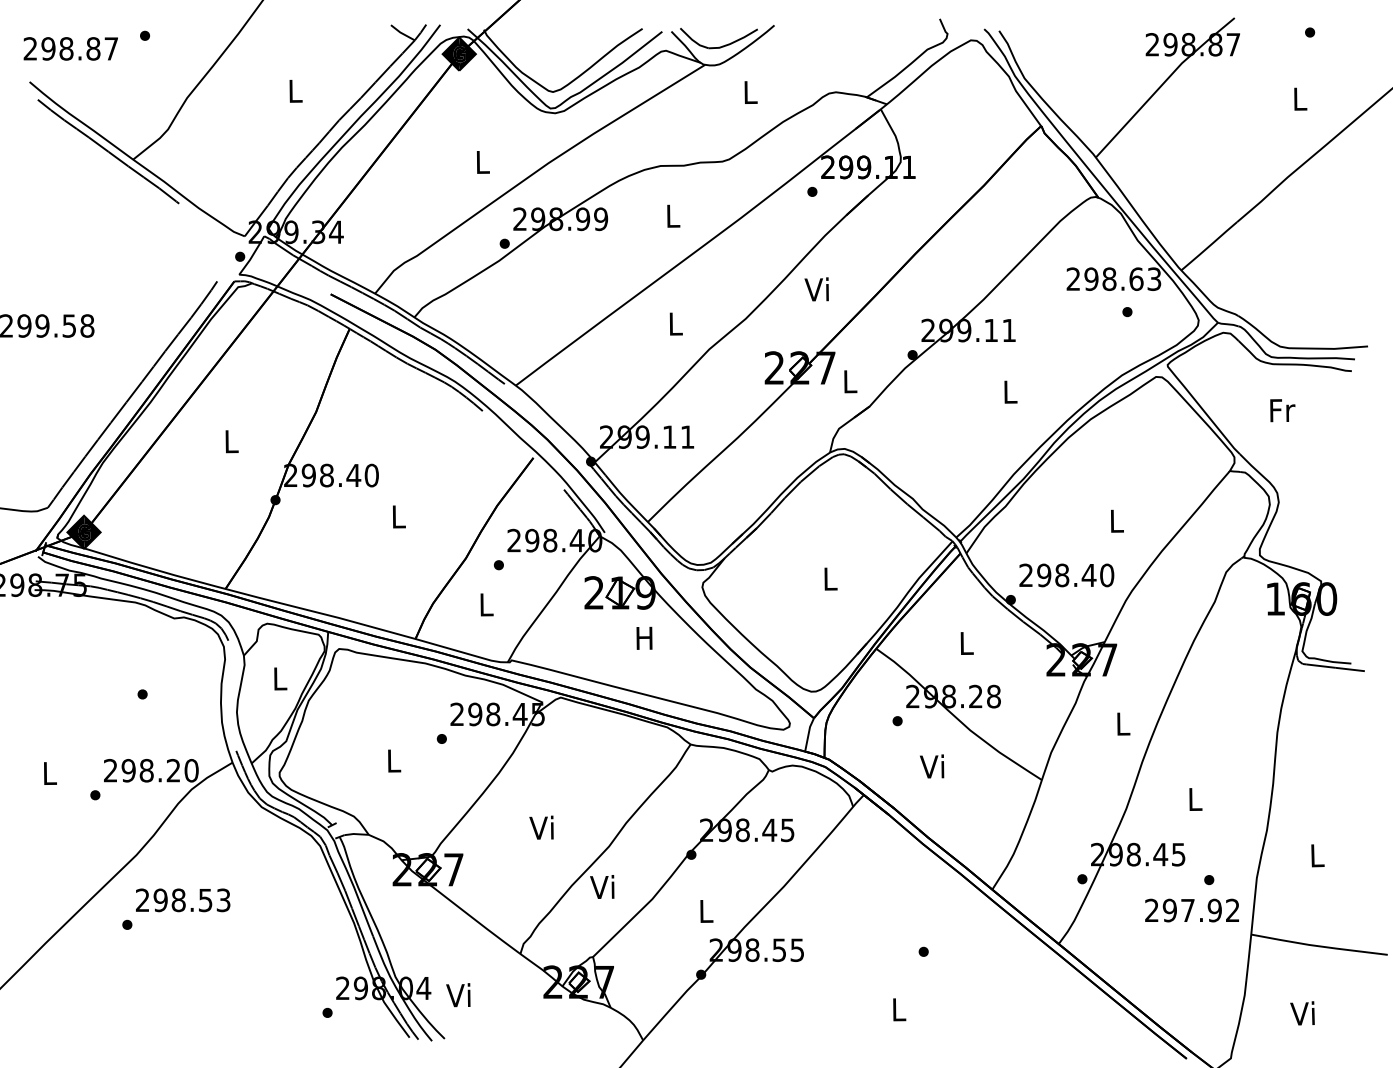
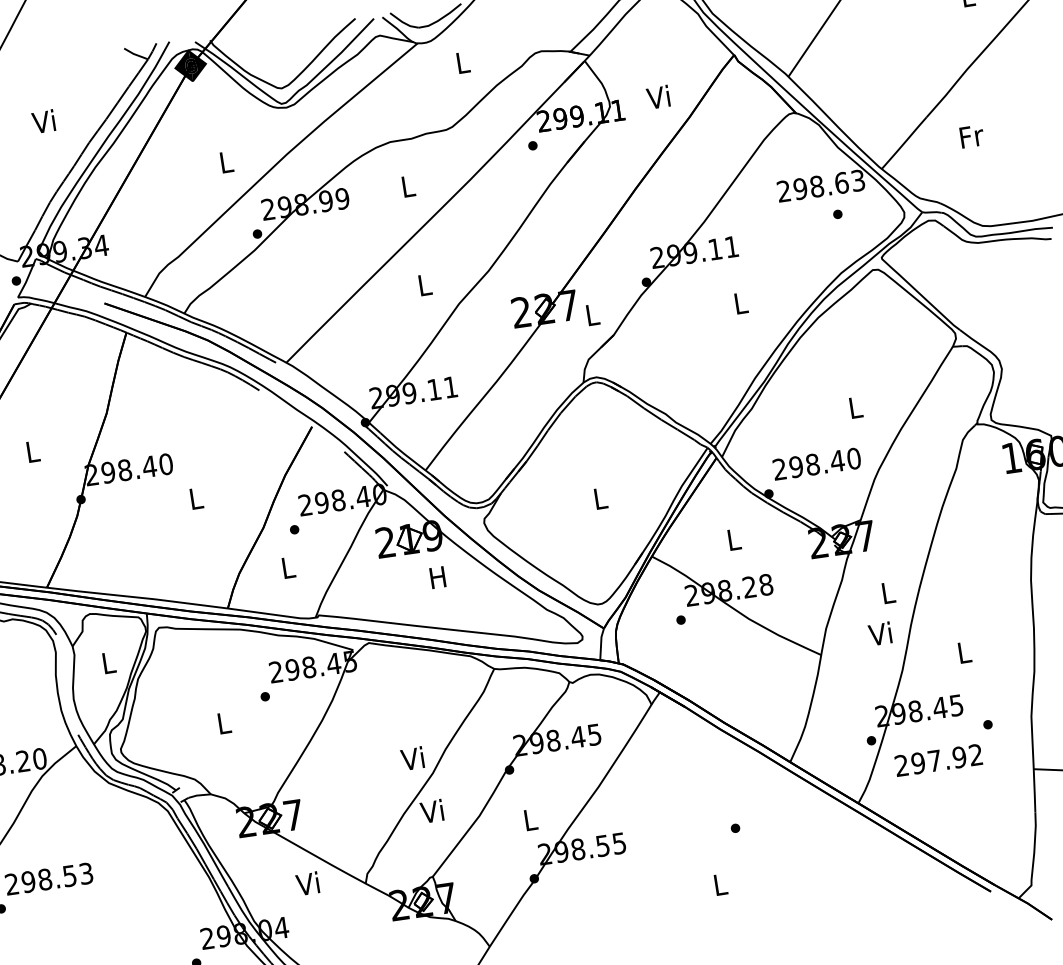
text: (293, 90) -> (43, 121), L -> Vi
text: (816, 289) -> (658, 97), moved
text: (1282, 410) -> (971, 136), moved
text: (932, 766) -> (880, 633), moved
text: (541, 827) -> (412, 758), moved
text: (1191, 910) -> (938, 760), moved
text: (458, 995) -> (307, 884), moved

